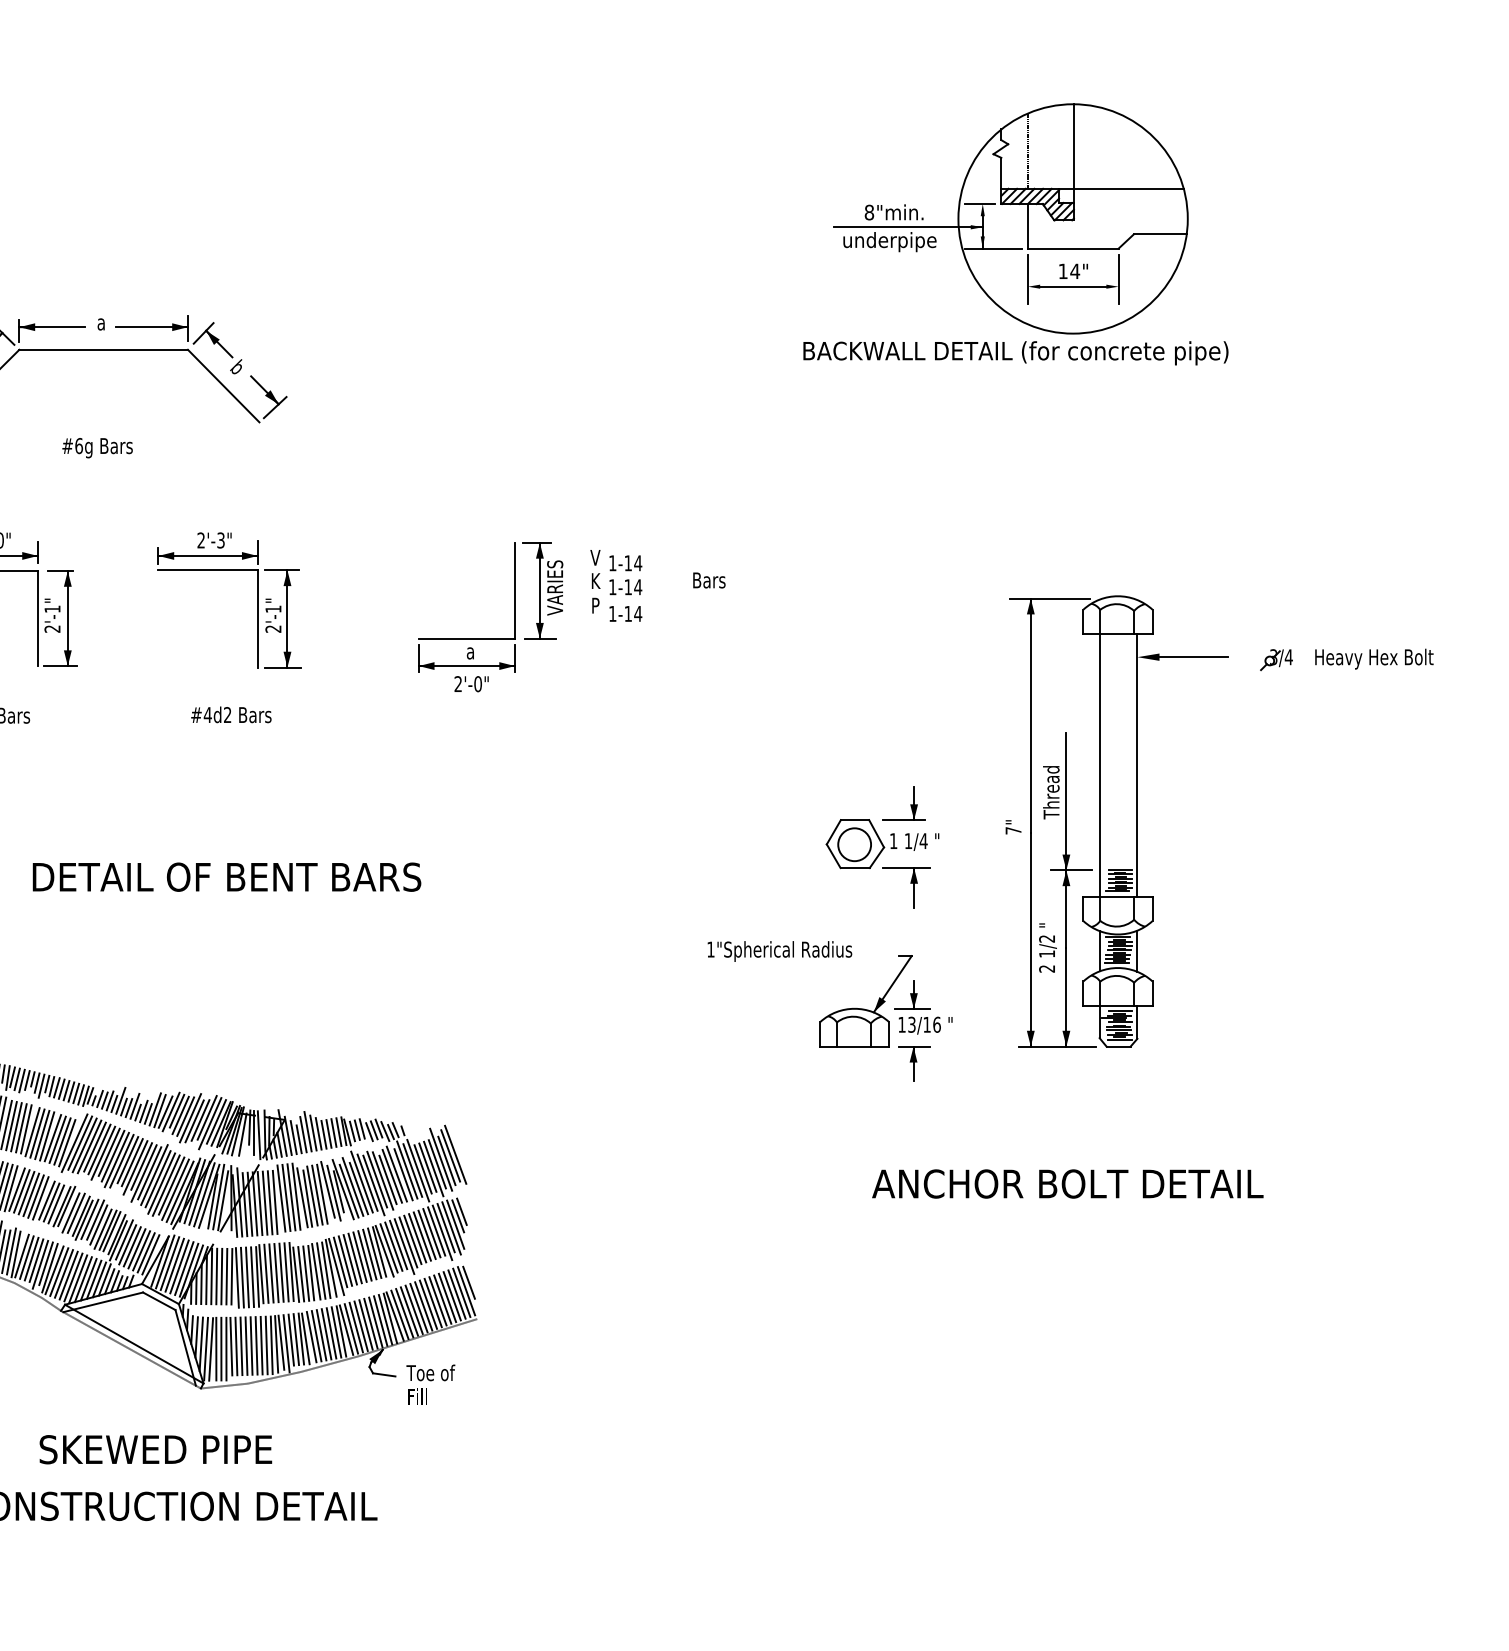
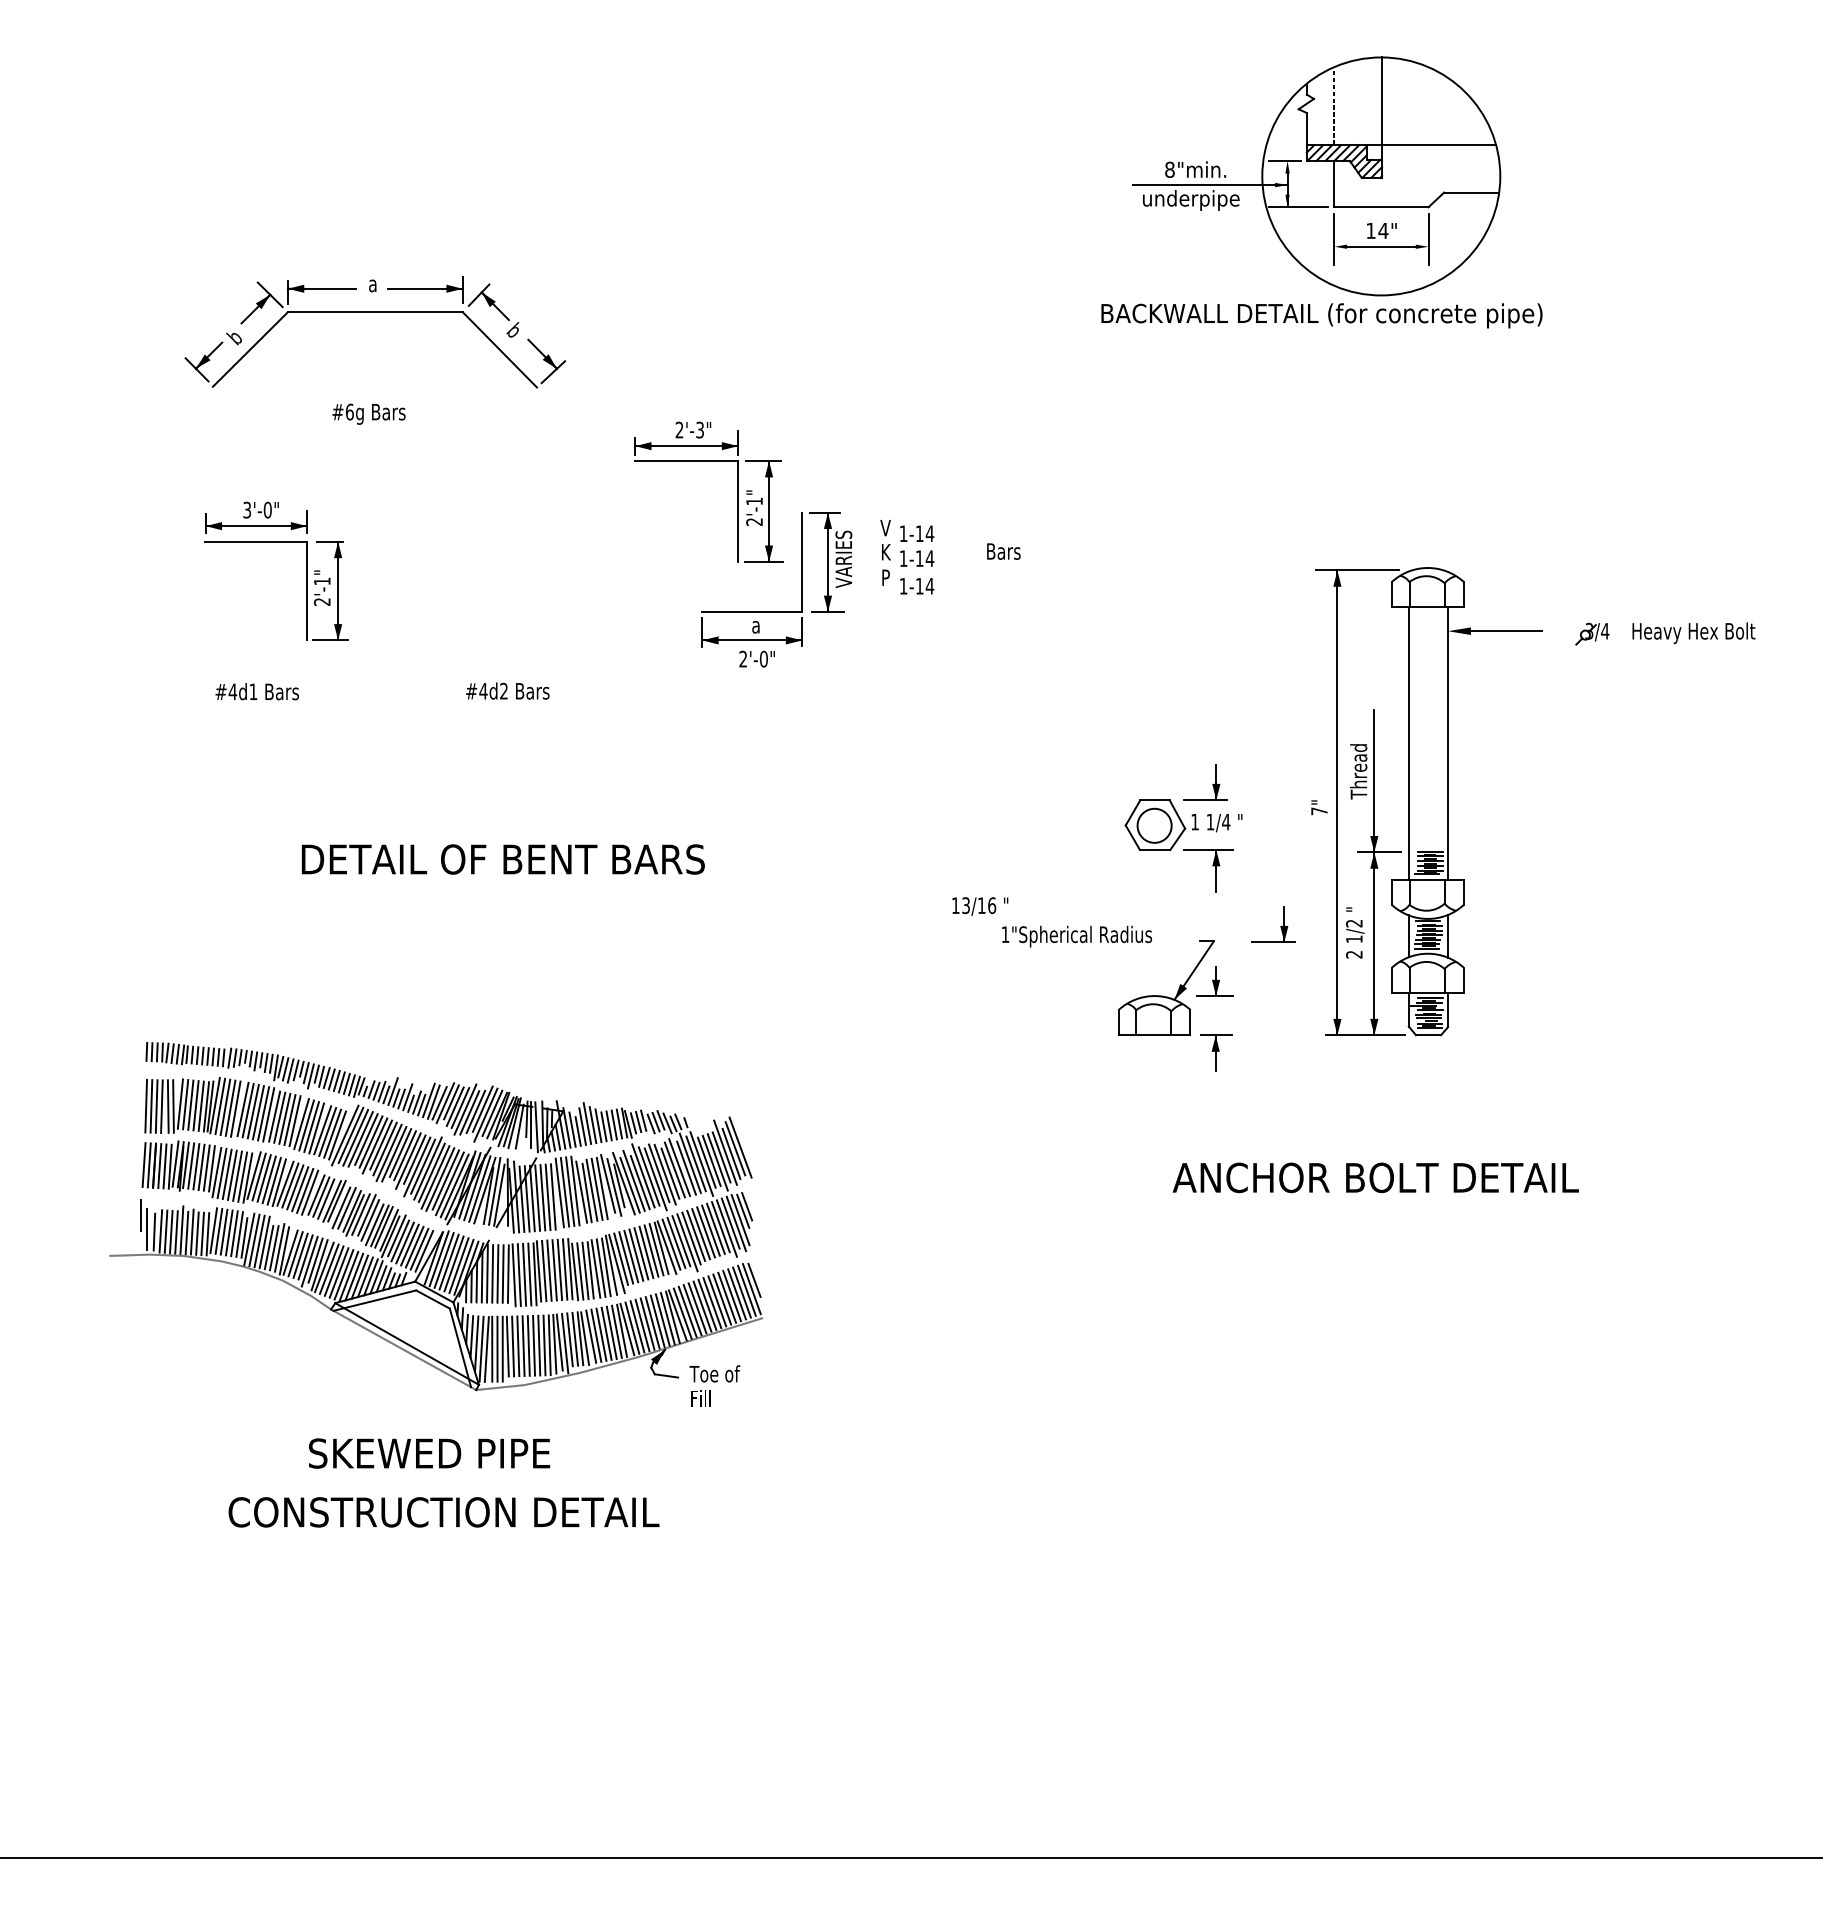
part: (257, 599) -> (737, 491), moved
part: (975, 941) -> (1280, 926), added
text: (925, 1025) -> (980, 906), moved

